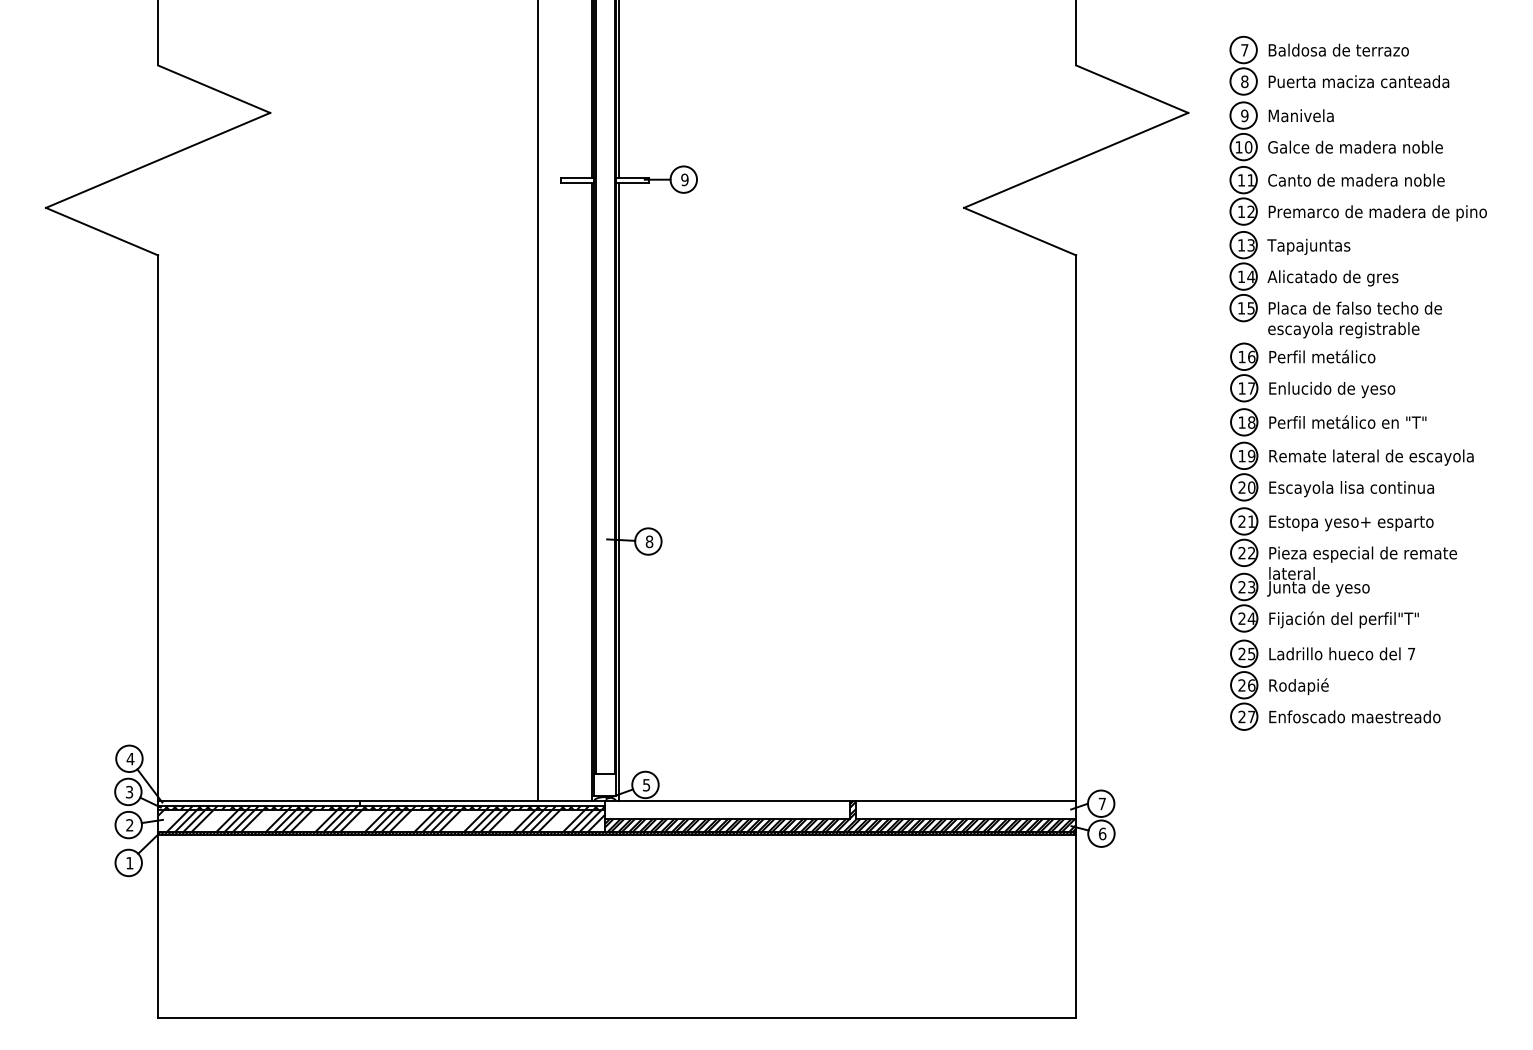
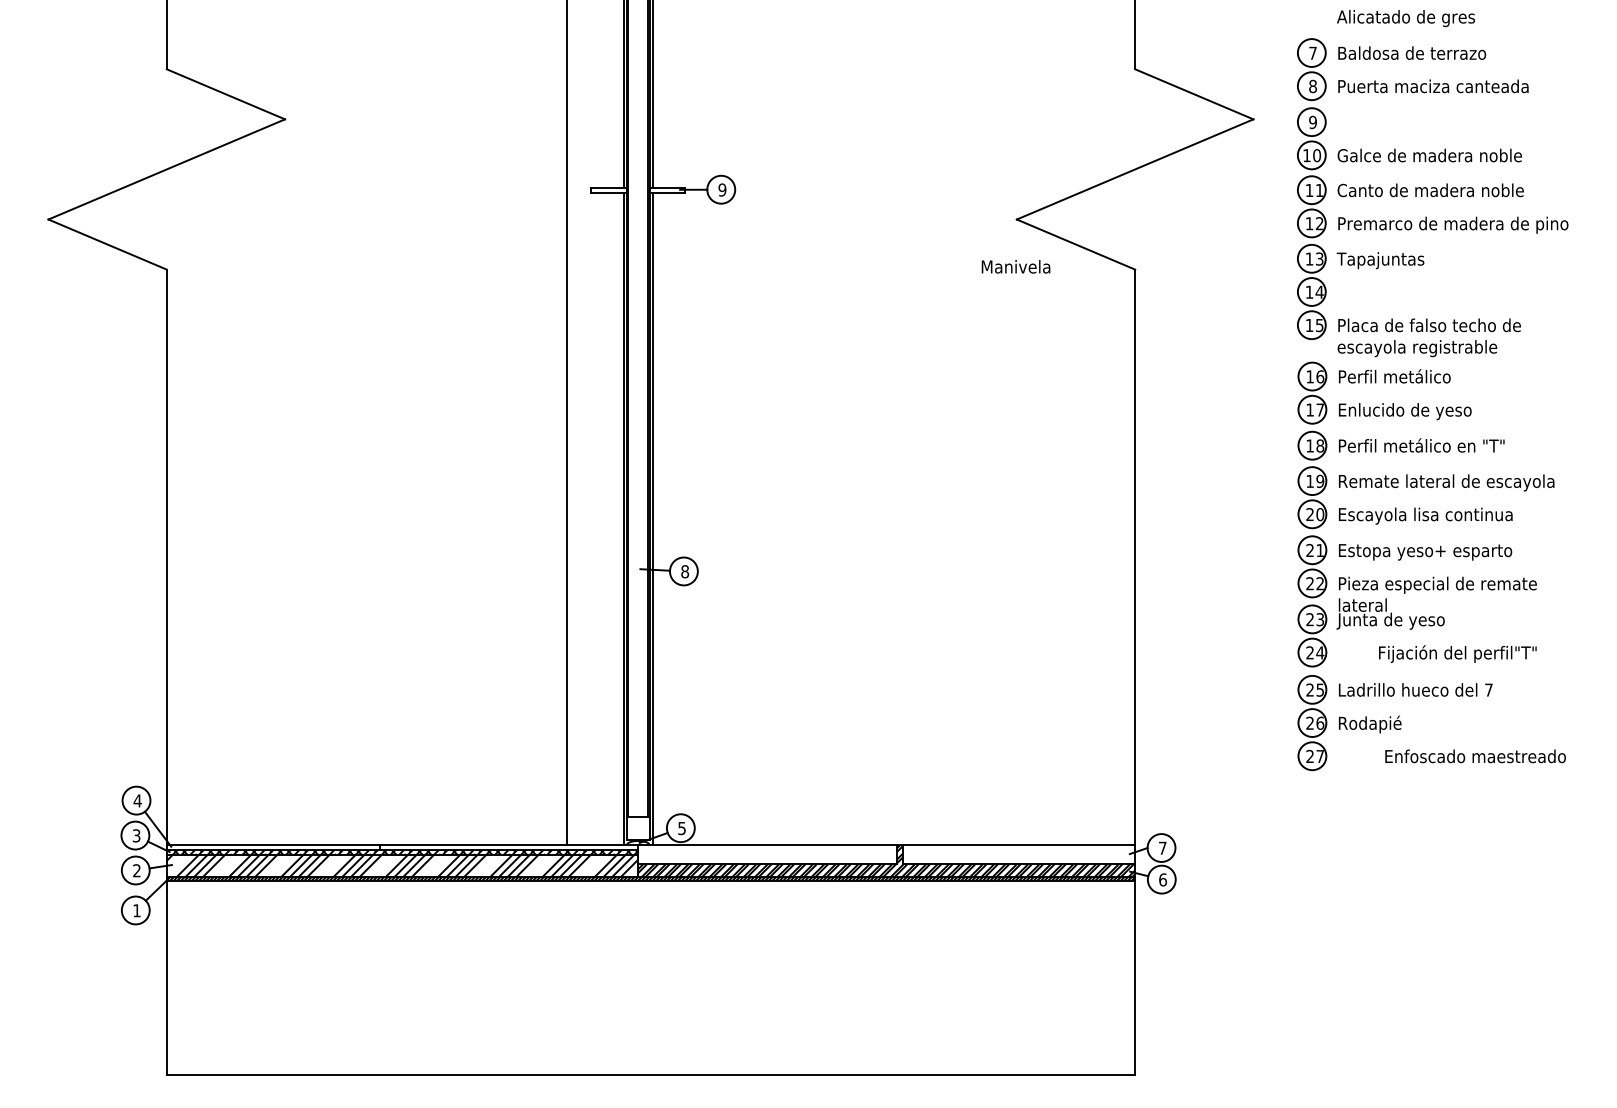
text: (1300, 115) -> (1015, 266), moved
text: (1332, 278) -> (1405, 18), moved
text: (1343, 619) -> (1457, 653), moved
text: (1354, 716) -> (1475, 755), moved

